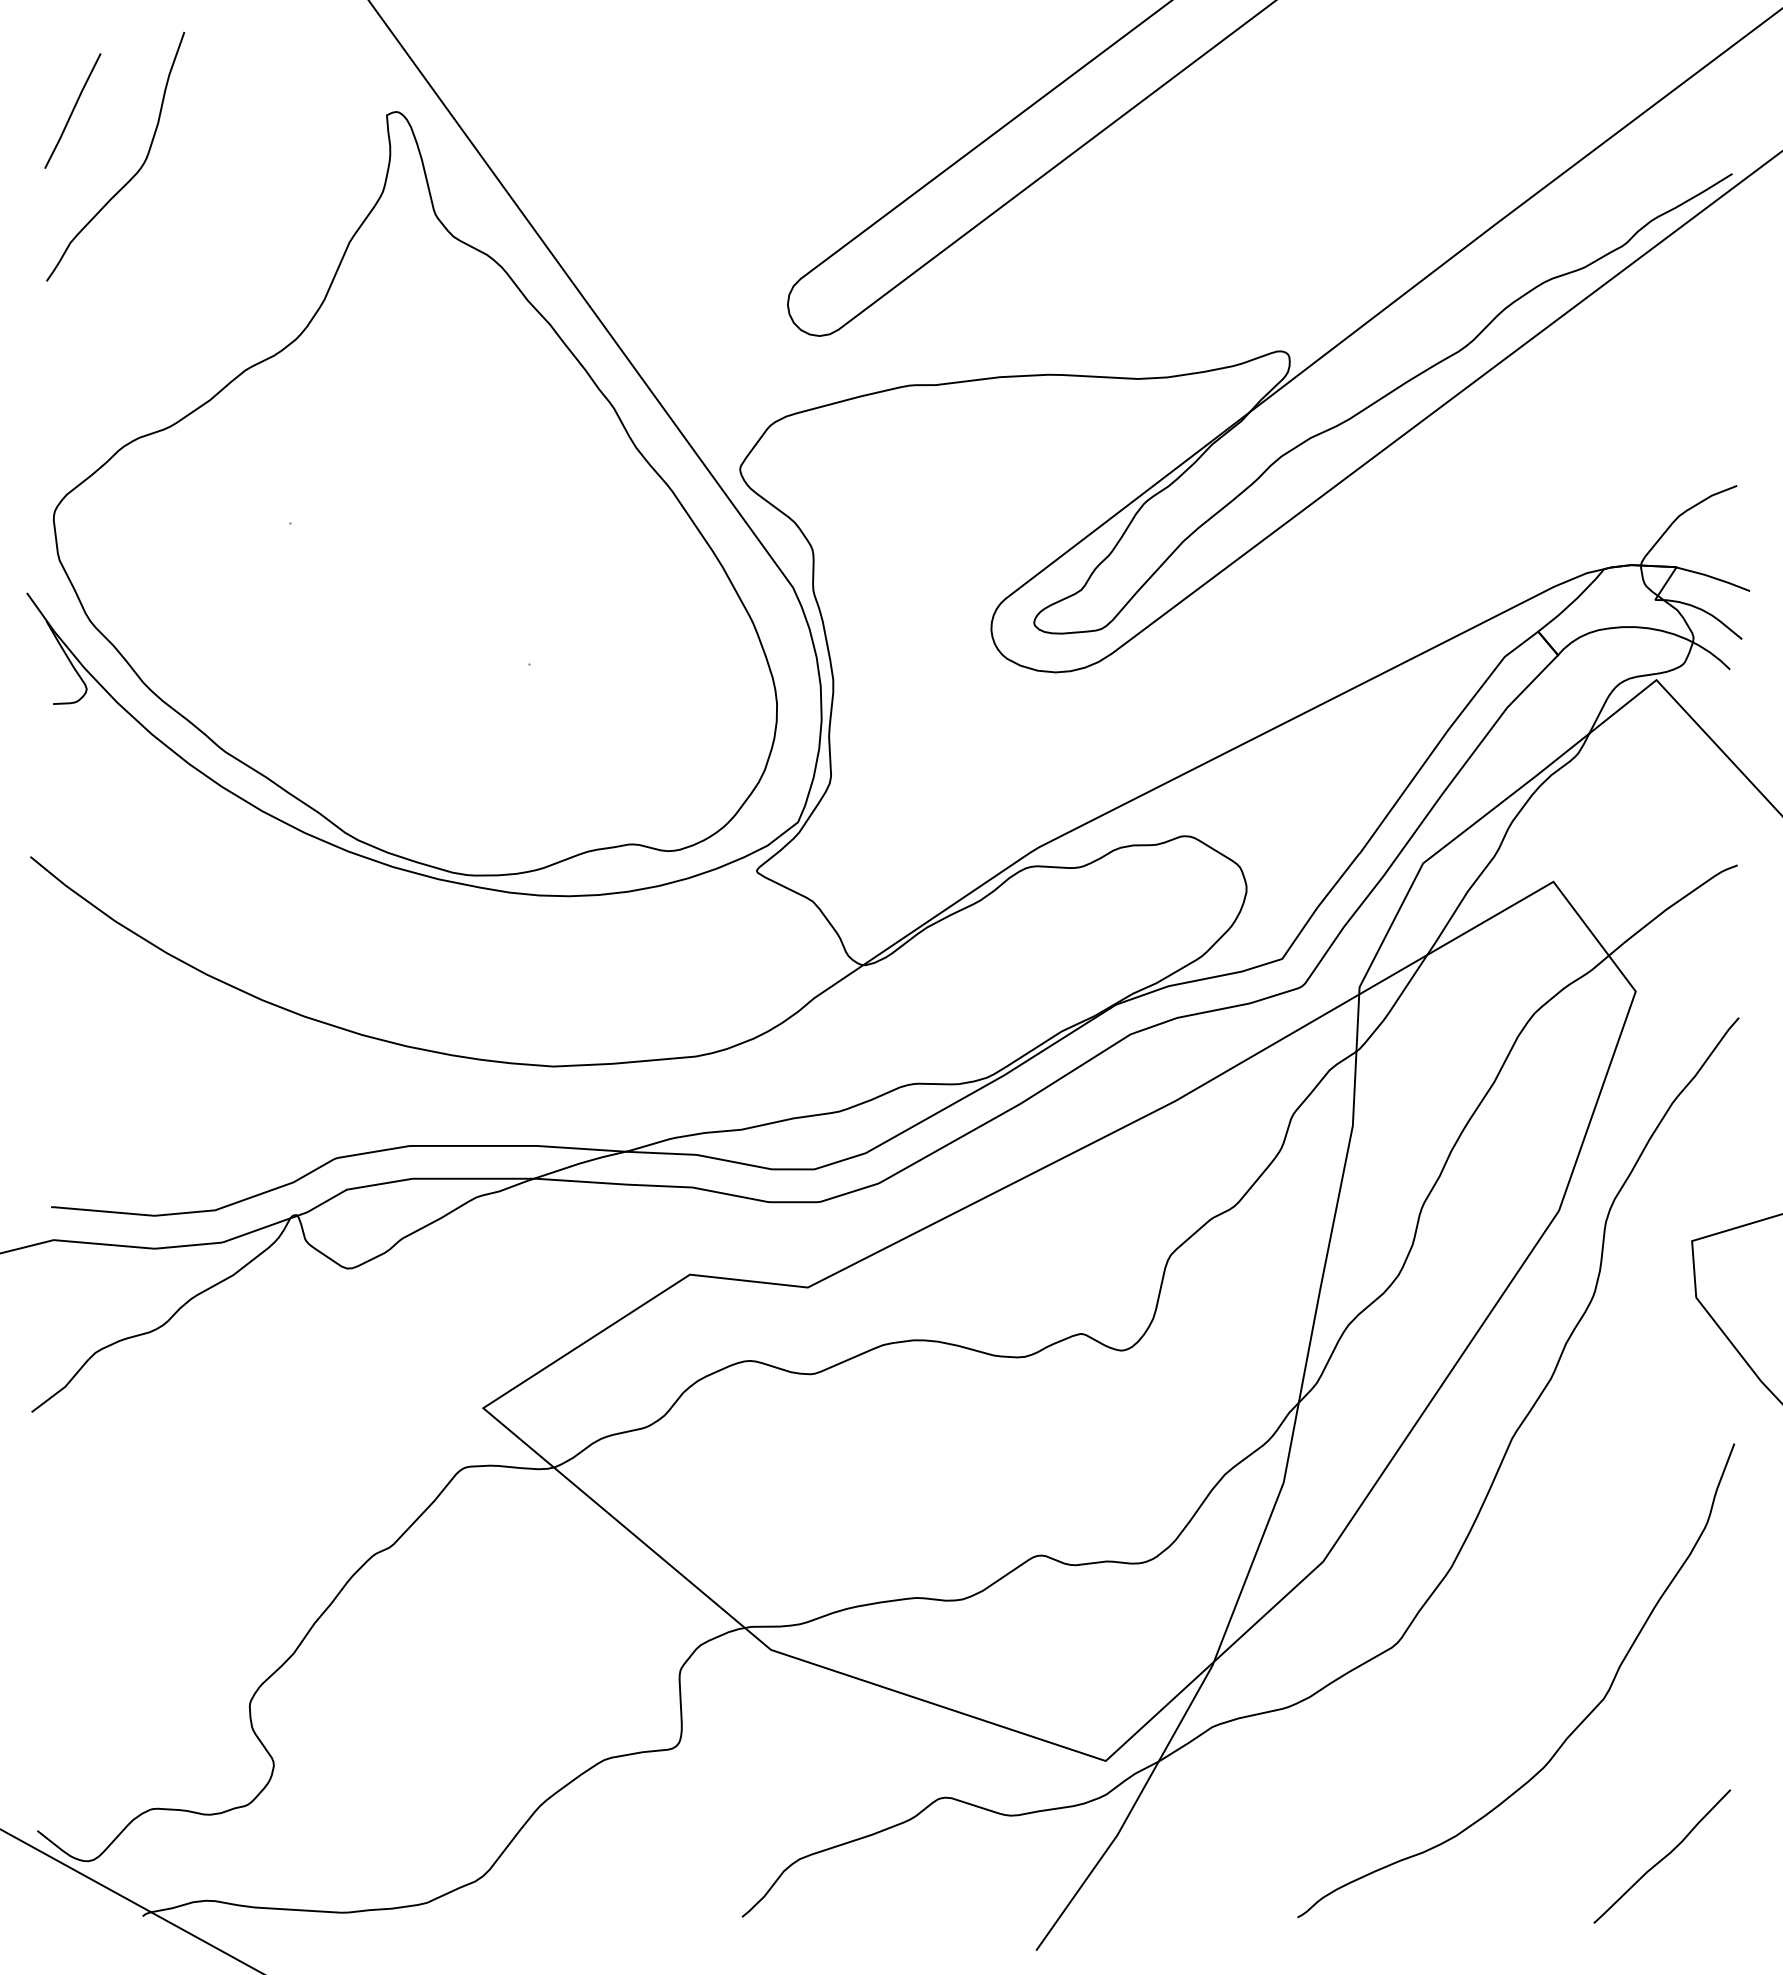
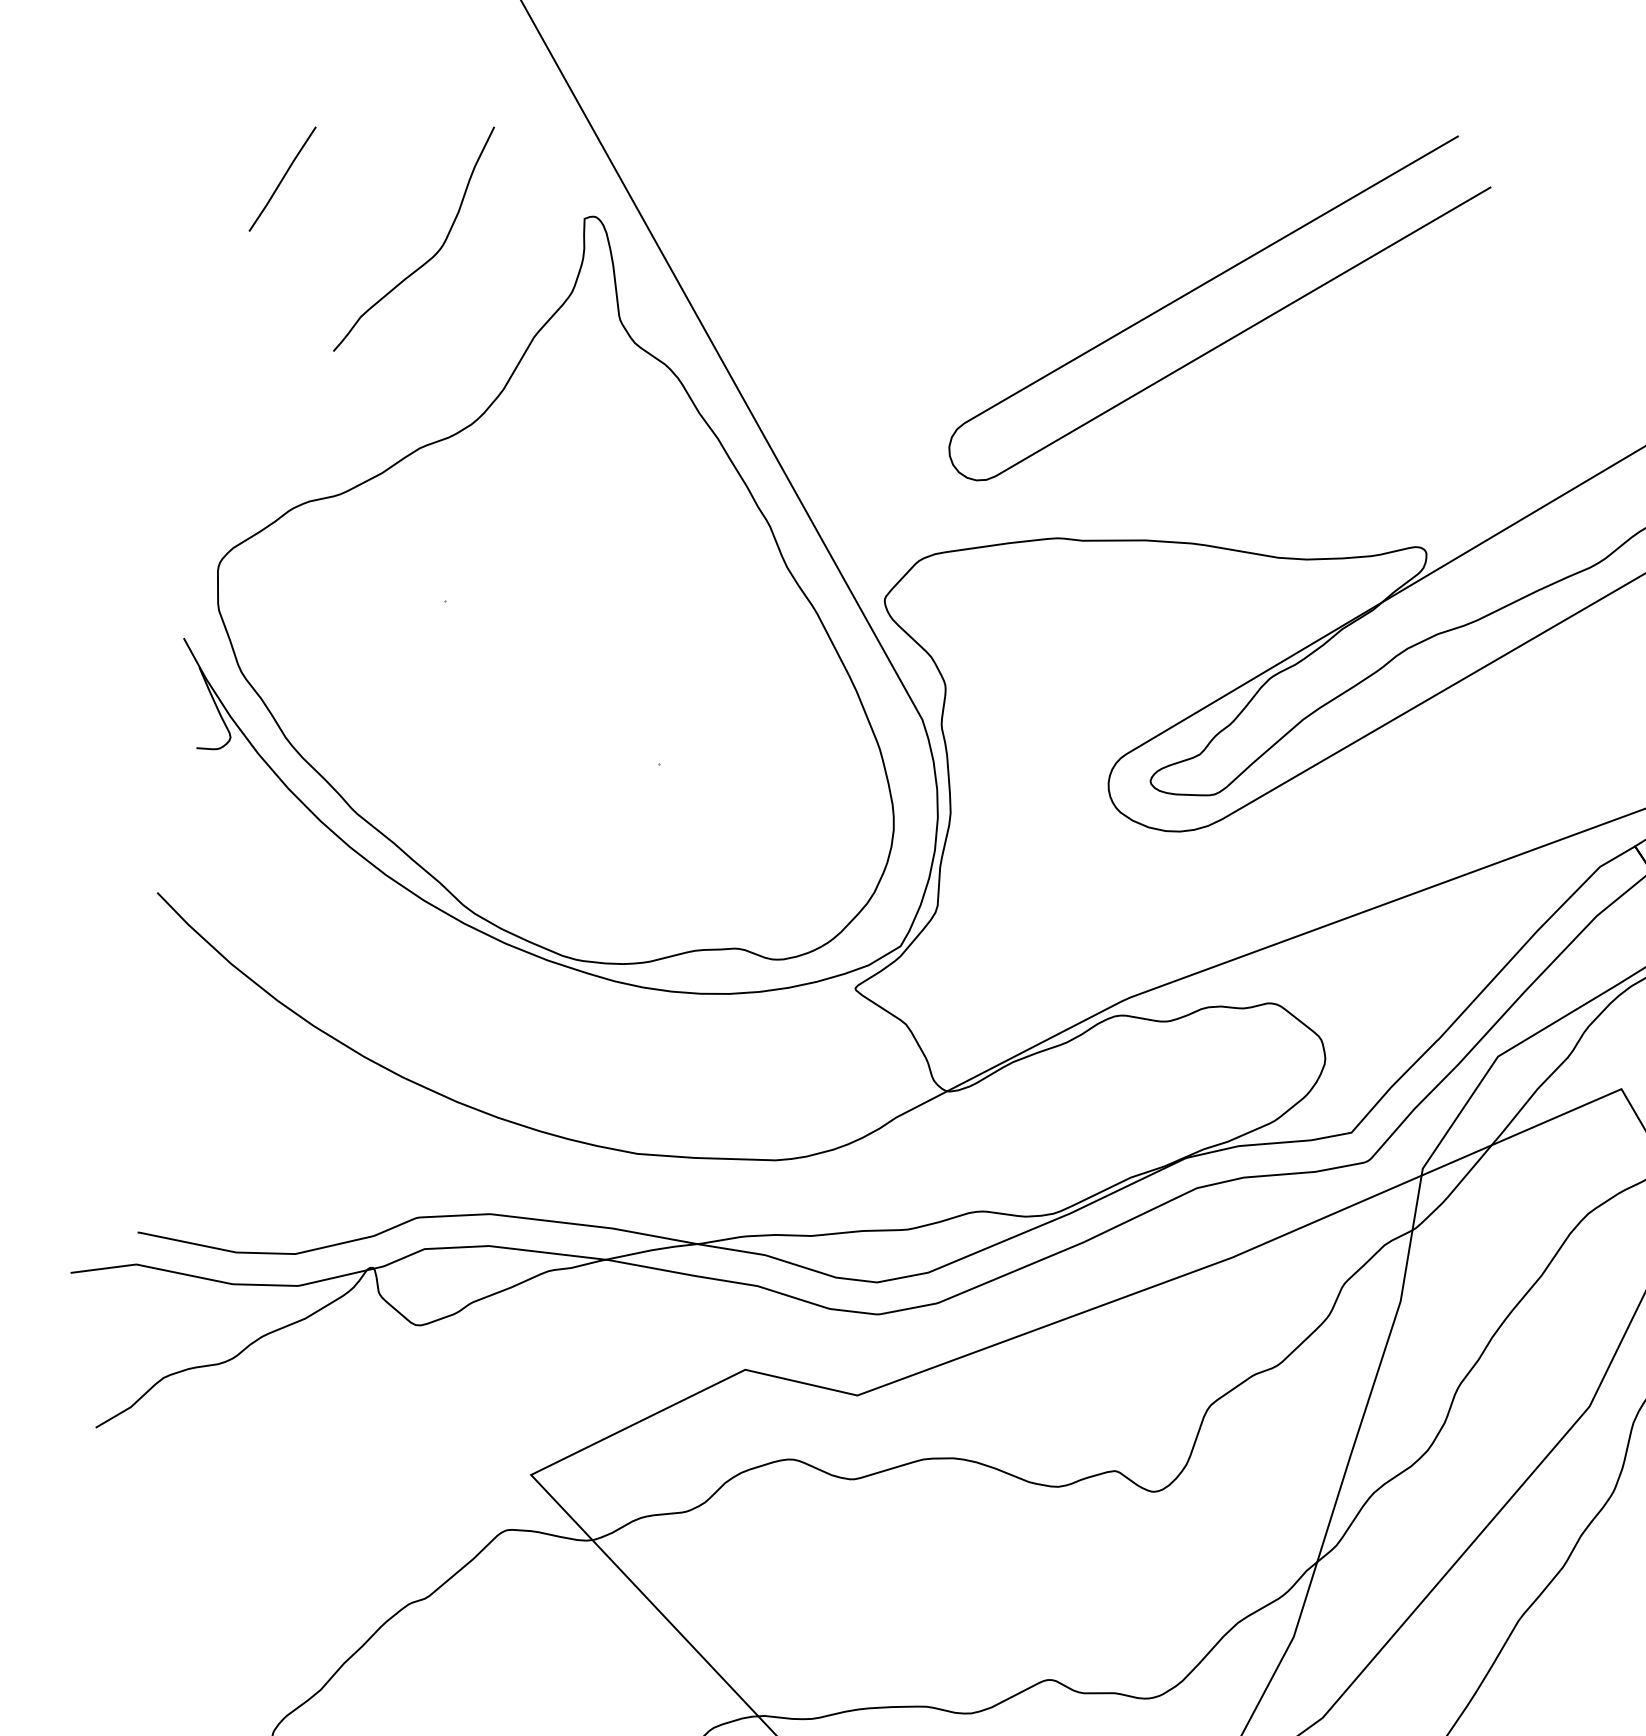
curve: (137, 170) -> (433, 254), moved

